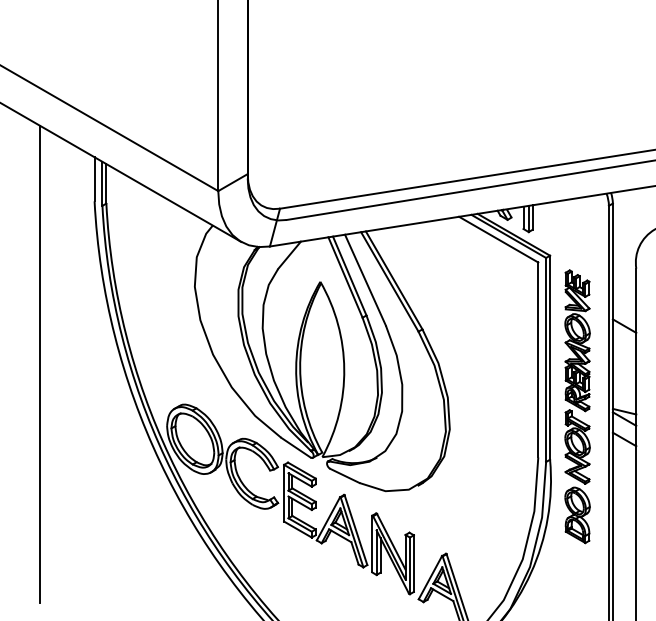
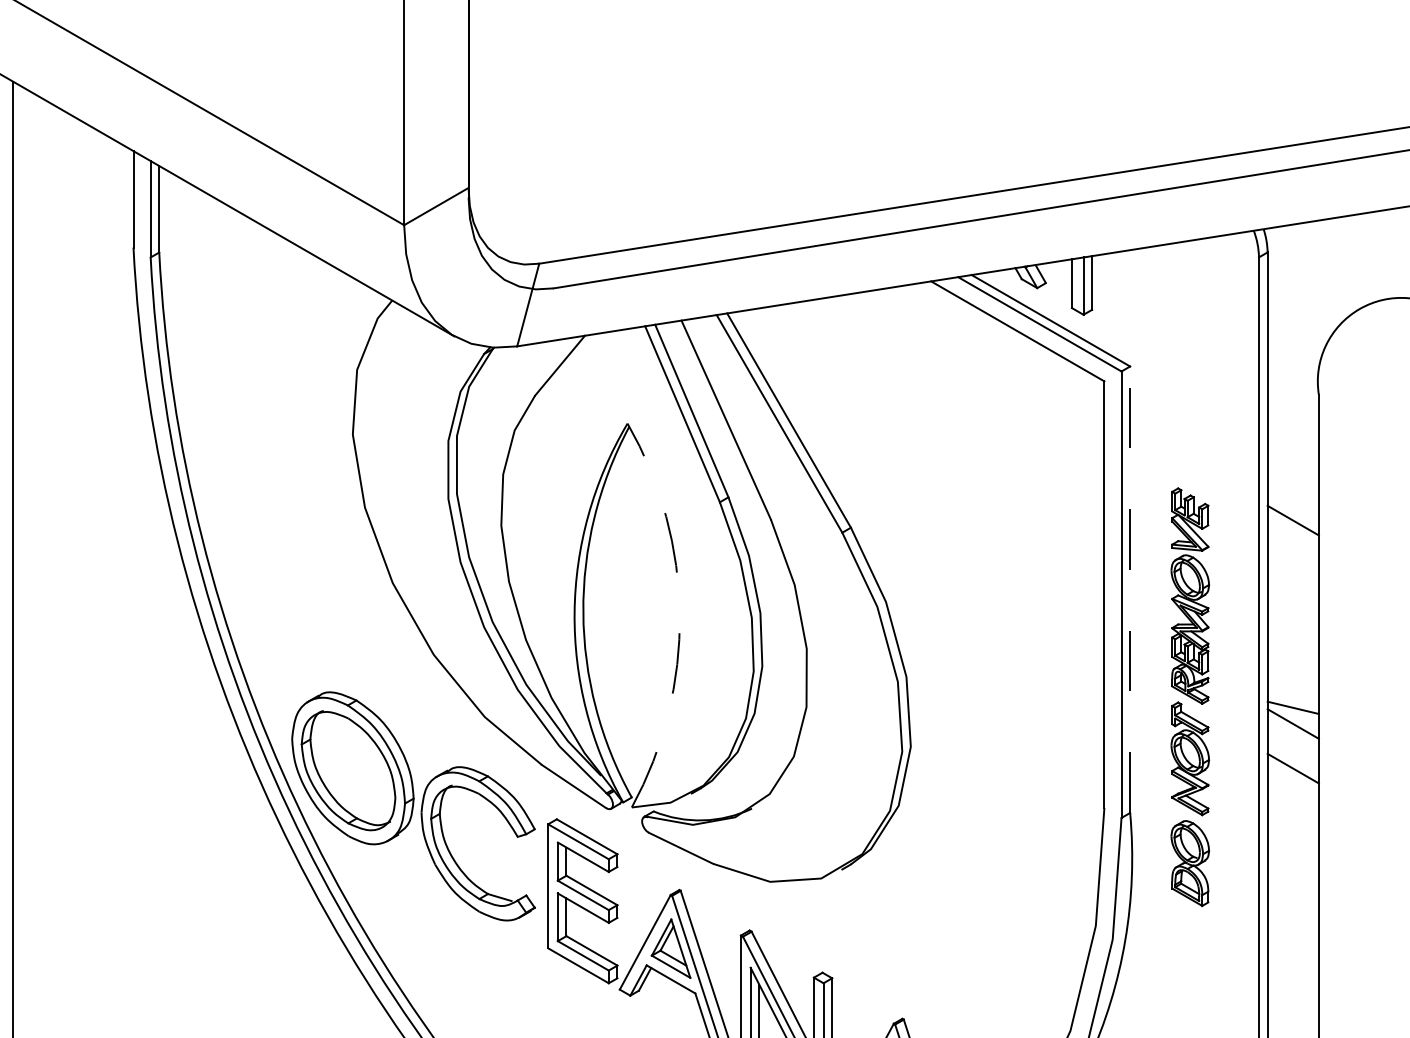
line: (550, 357) -> (1131, 589), solid -> dashed
arc: (344, 369) -> (680, 615), solid -> dashed
part: (577, 406) -> (1190, 696), size x0.7

